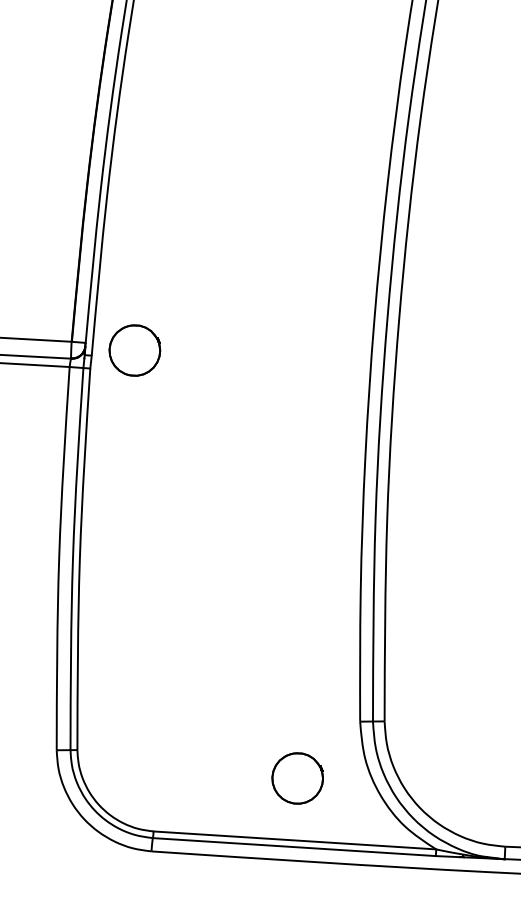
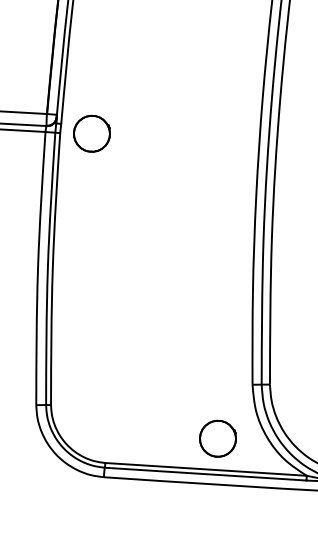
part: (134, 350) -> (91, 133), moved
part: (297, 778) -> (217, 438), moved

